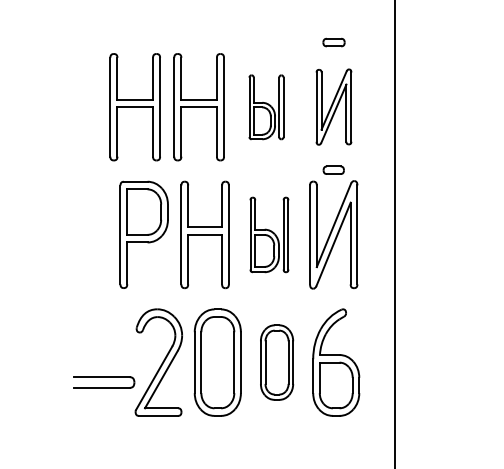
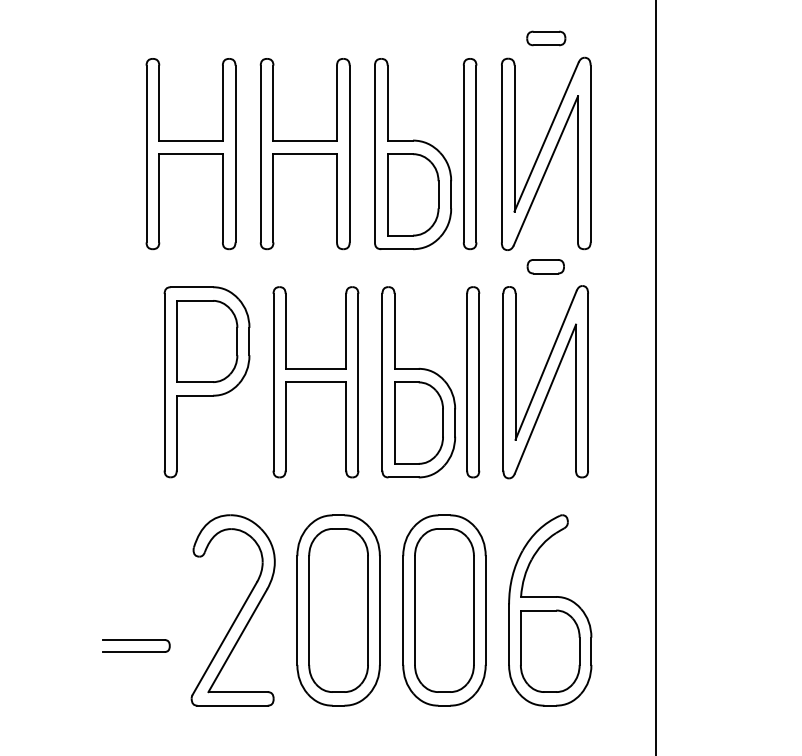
part: (333, 106) -> (545, 152), size x1.43
part: (266, 107) -> (425, 154), size x1.67
part: (269, 234) -> (430, 381), size x1.43
part: (276, 362) -> (443, 610), size x1.43
part: (104, 382) -> (136, 645), size x0.62

